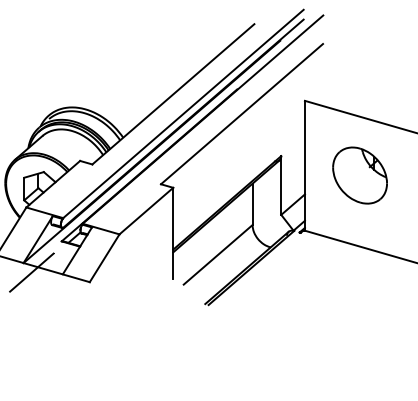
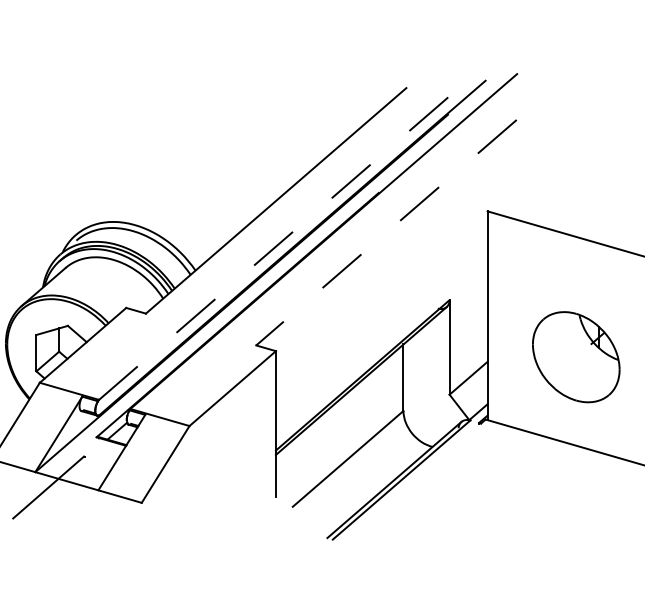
line: (183, 113) -> (292, 231), solid -> dashed
line: (241, 114) -> (385, 233), solid -> dashed
part: (359, 175) -> (575, 357), moved

